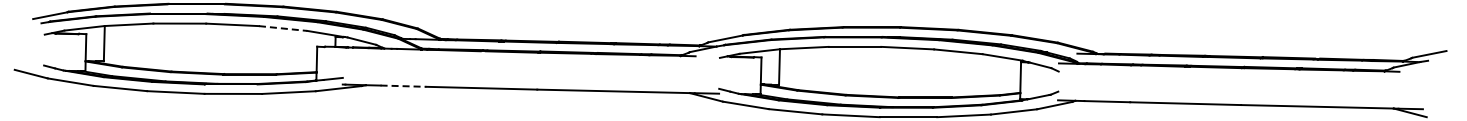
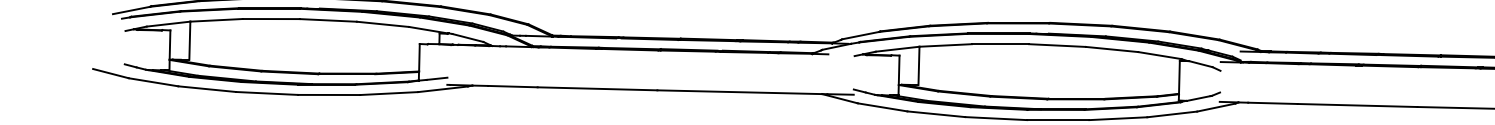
line: (283, 28) -> (383, 24), dashed -> solid
line: (403, 86) -> (512, 86), dashed -> solid

